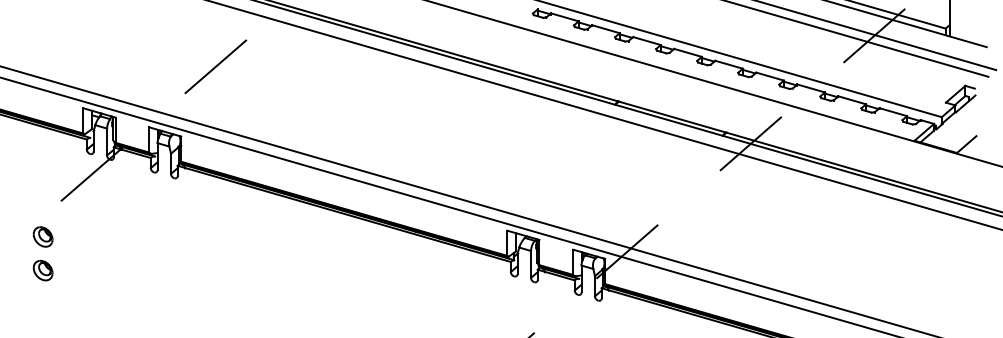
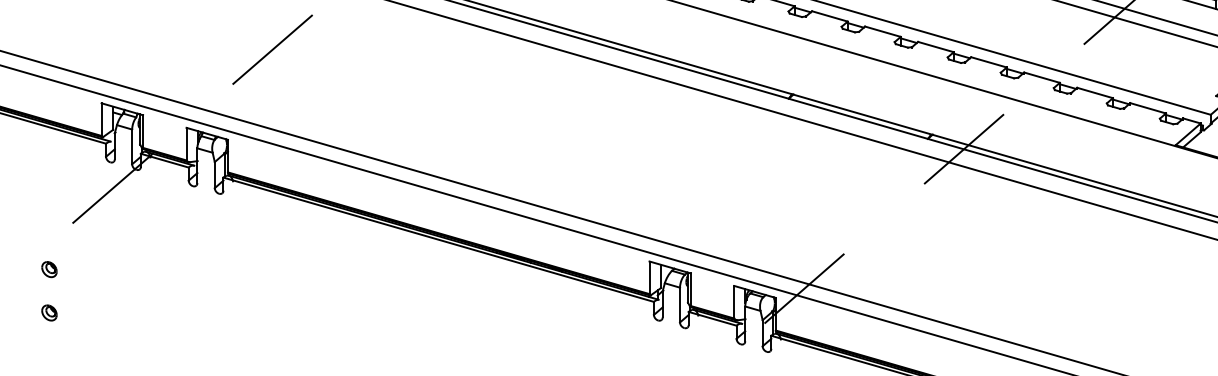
part: (42, 236) -> (48, 268), size x0.6
part: (42, 270) -> (48, 312), size x0.6

